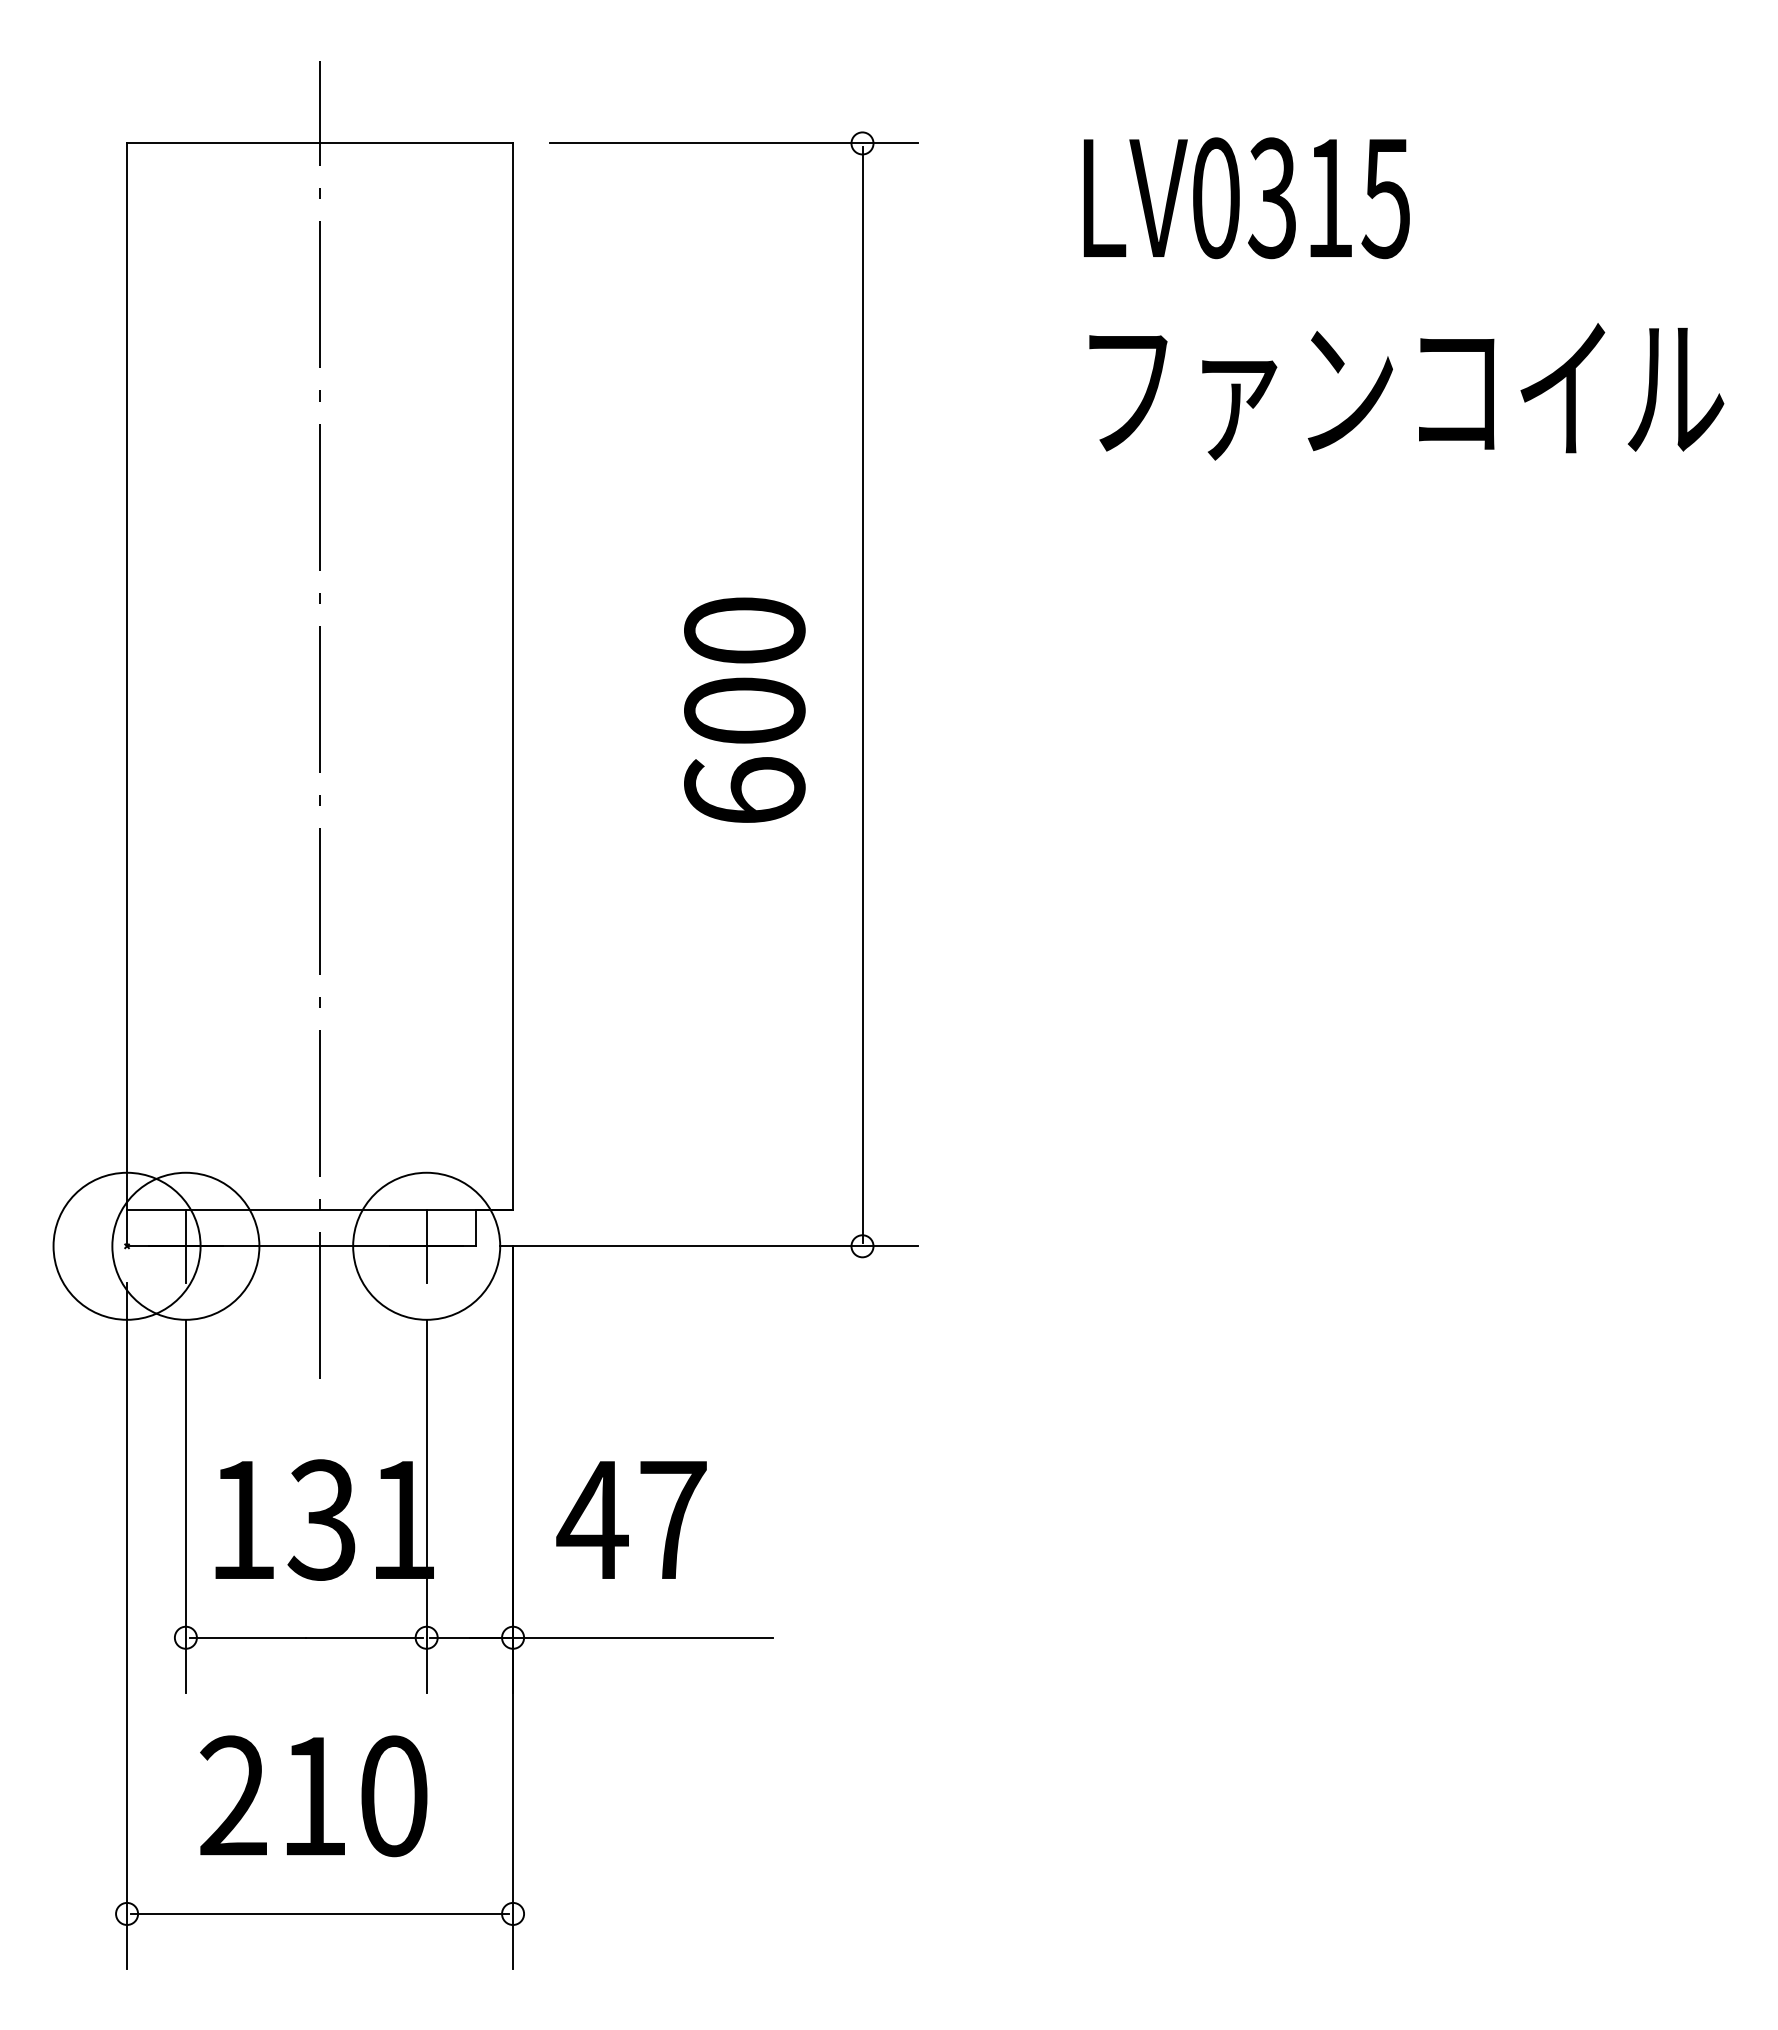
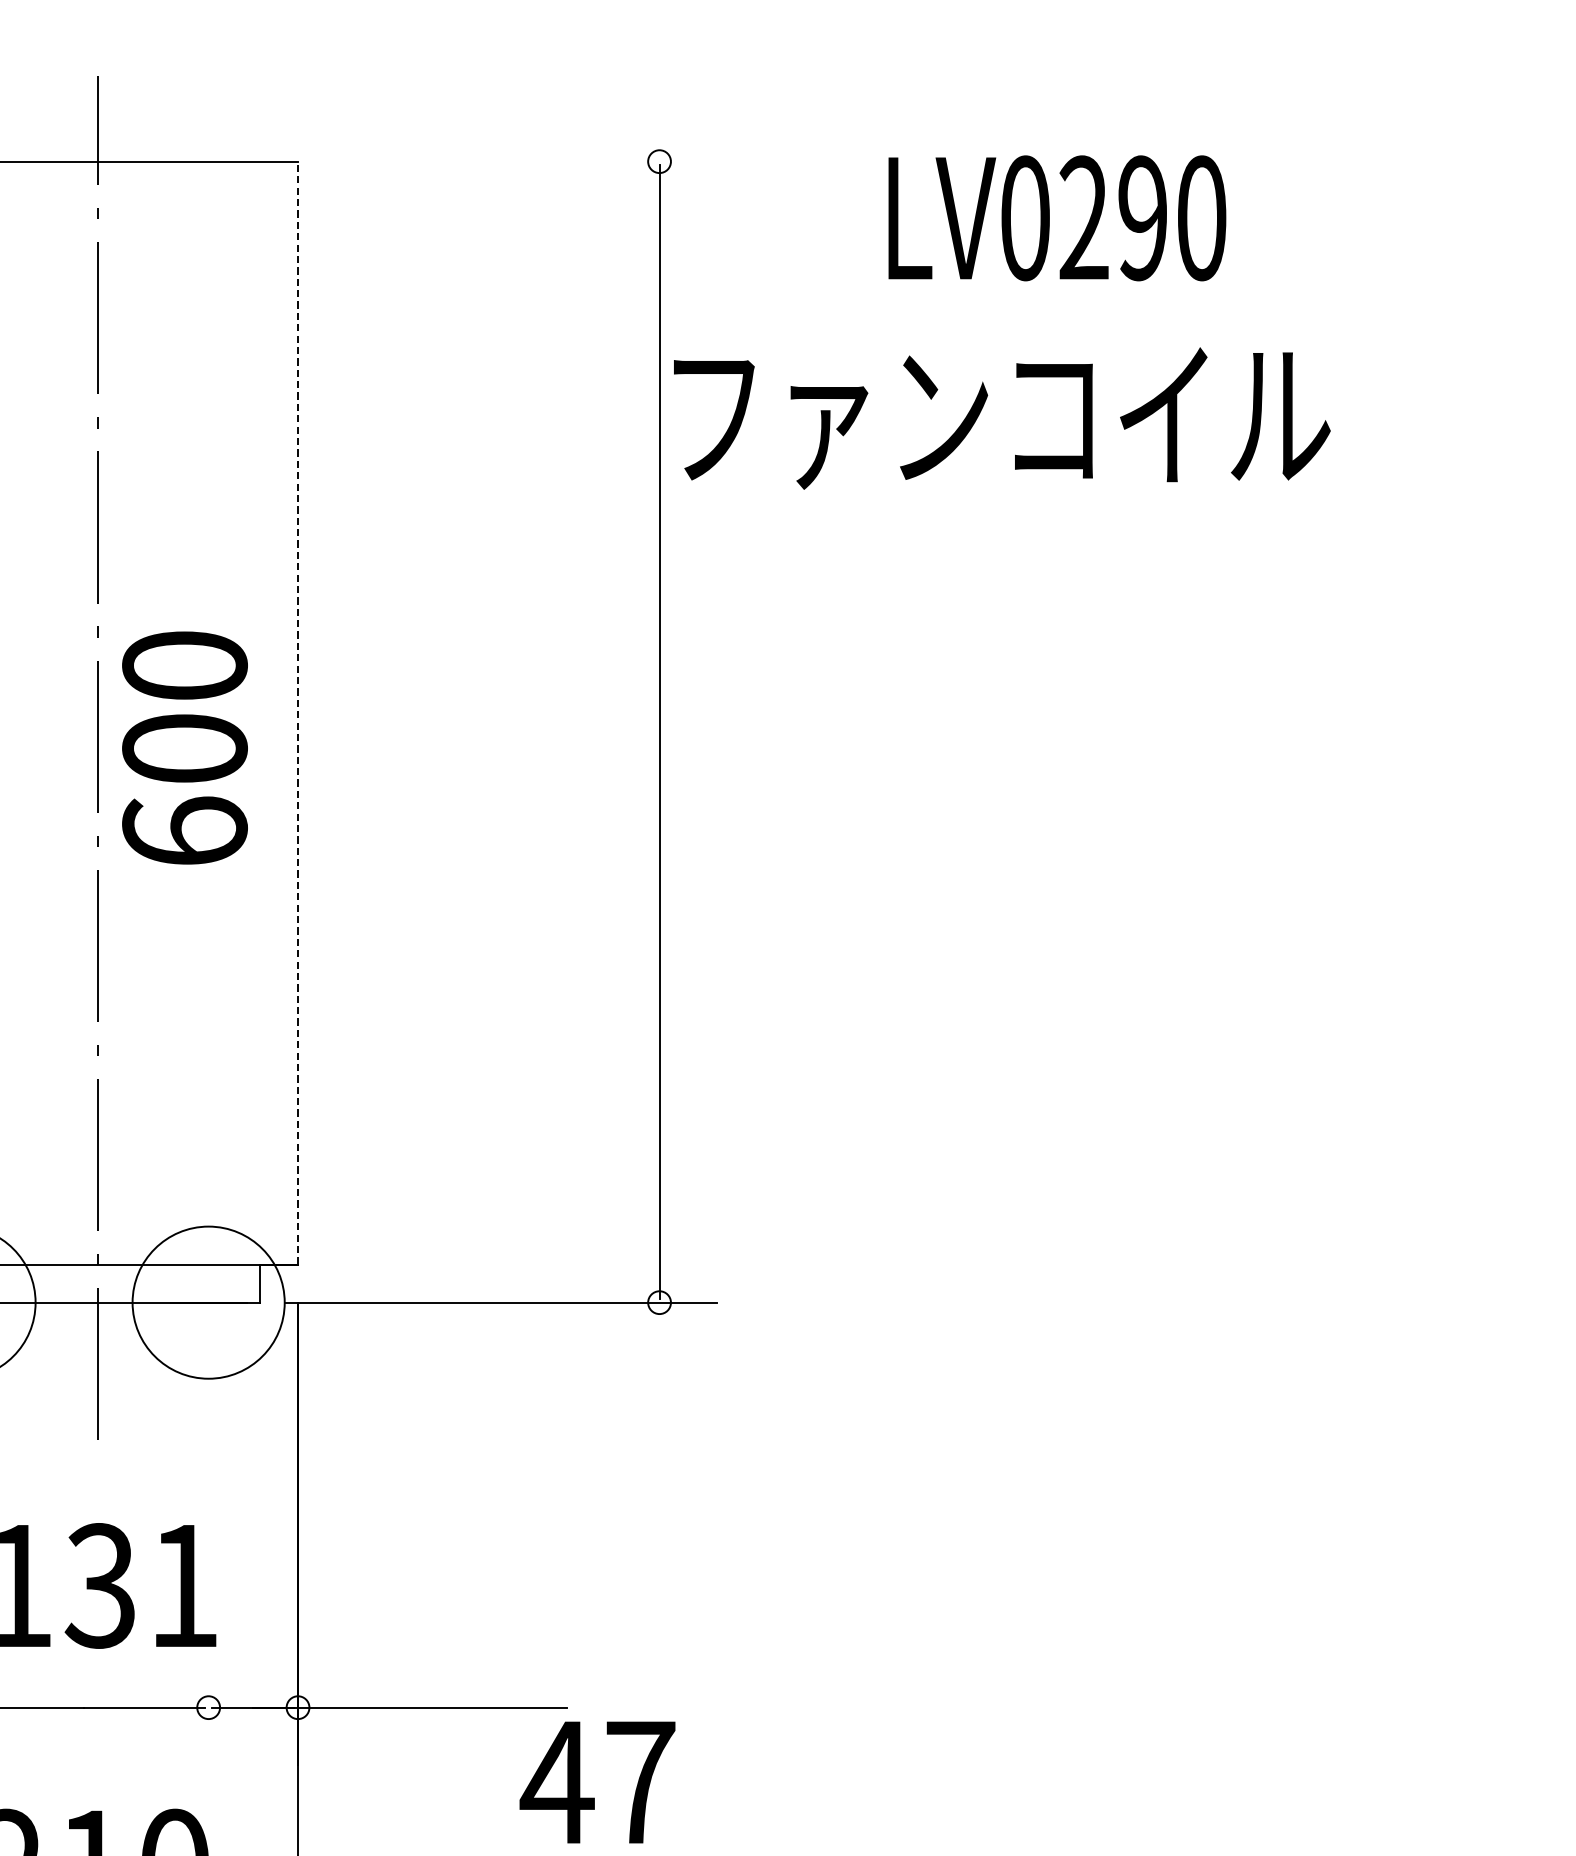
line: (733, 143) -> (526, 161), removed
text: (1329, 198) -> (1142, 218), LV0315 -> LV0290
text: (1406, 391) -> (1002, 418), moved
line: (513, 676) -> (298, 713), solid -> dashed
text: (744, 709) -> (184, 747), moved
line: (426, 1246) -> (208, 1302), removed
line: (426, 1505) -> (208, 1570), removed
text: (631, 1519) -> (597, 1781), moved

